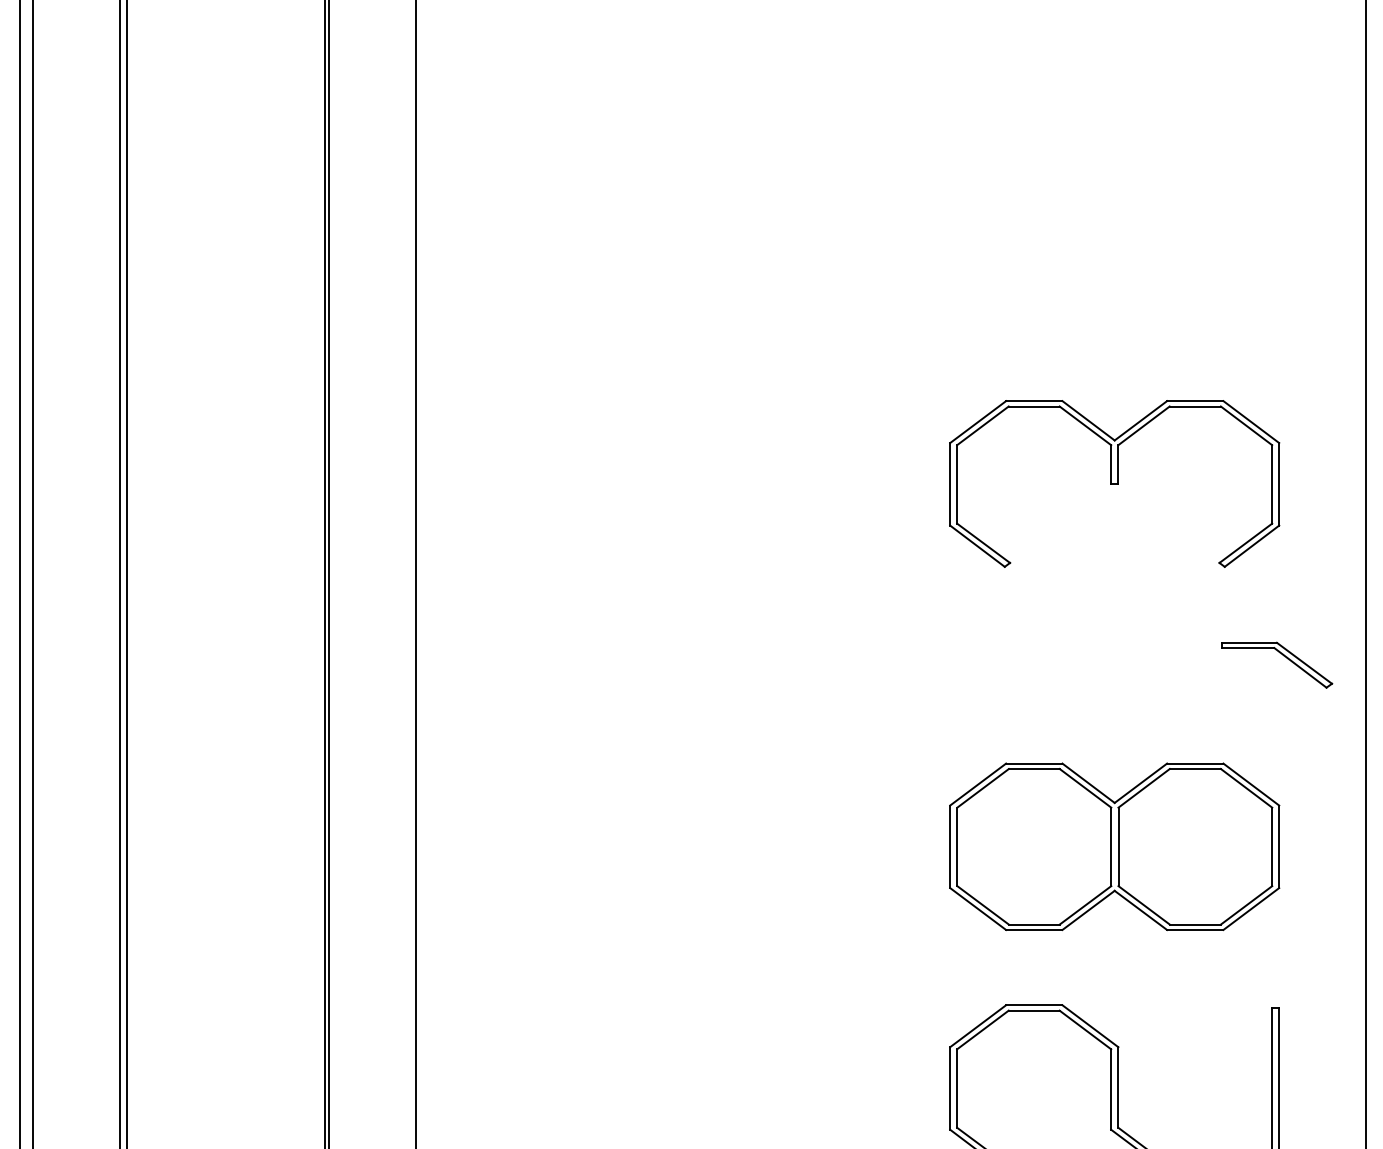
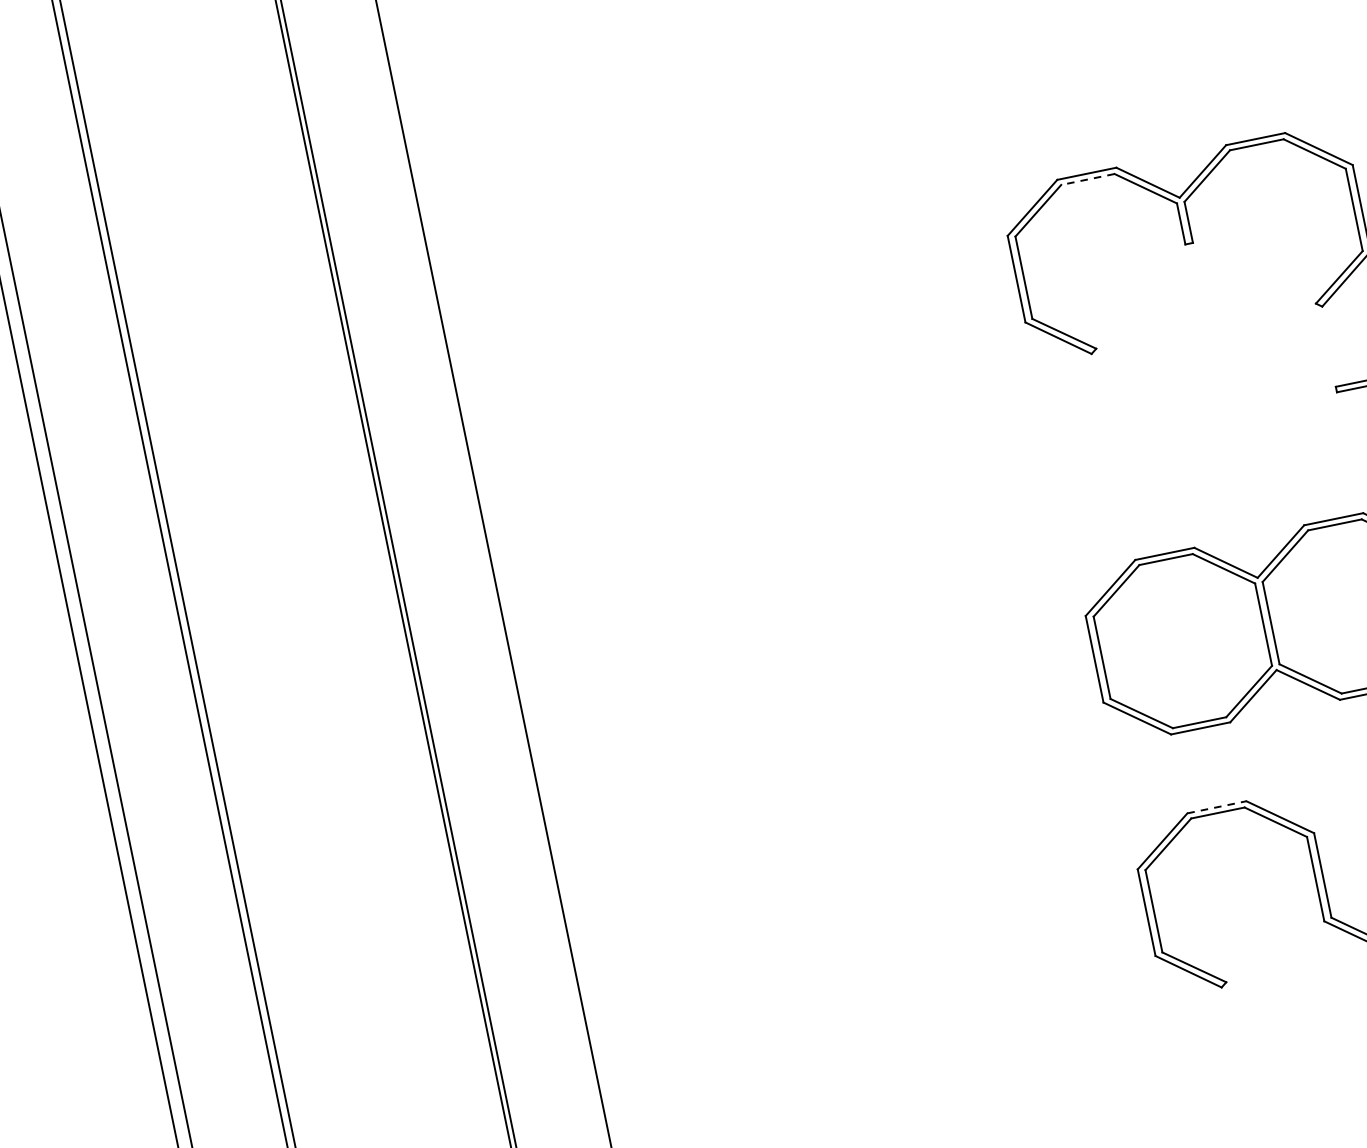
line: (1033, 406) -> (1087, 179), solid -> dashed
line: (1034, 1005) -> (1217, 807), solid -> dashed

